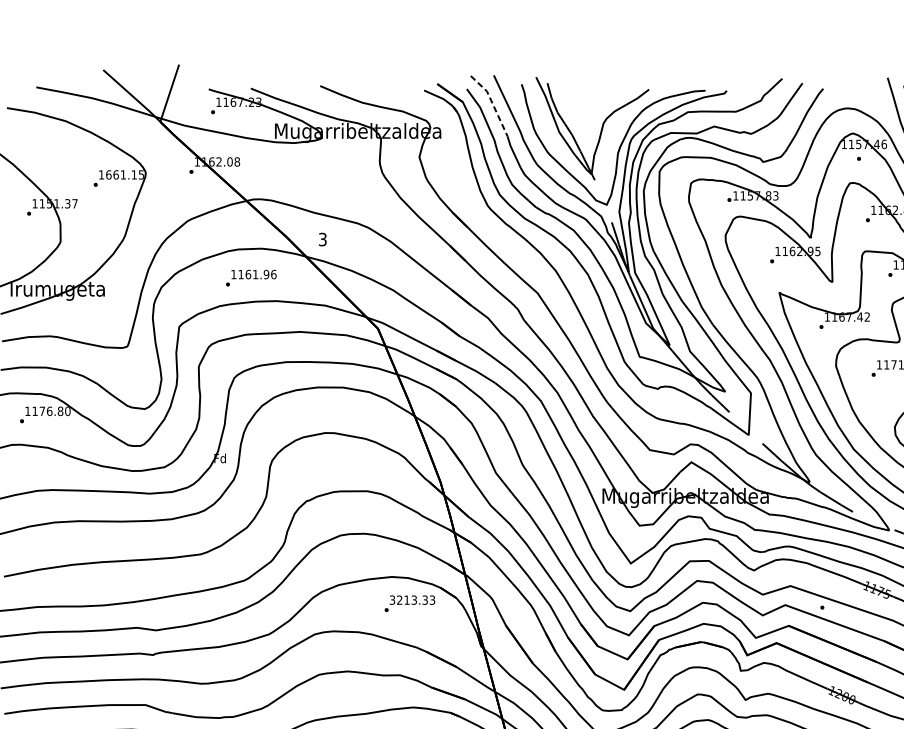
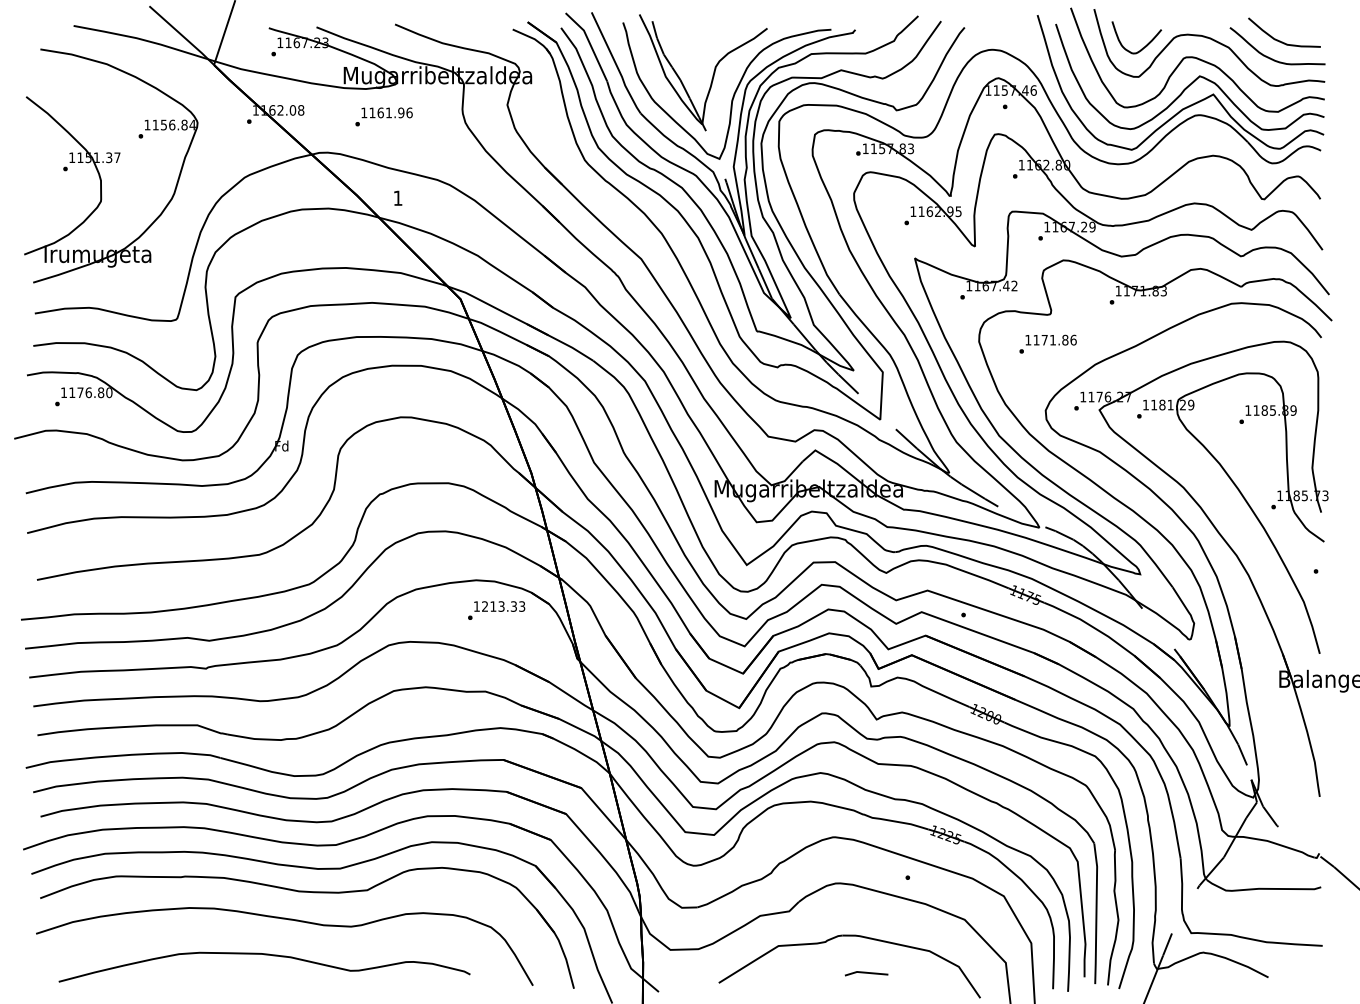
line: (492, 103) -> (590, 44), dashed -> solid
text: (124, 174) -> (173, 124), 1661.15 -> 1156.84
text: (322, 238) -> (397, 197), 3 -> 1
text: (250, 277) -> (383, 116), moved
text: (392, 600) -> (476, 606), 3213.33 -> 1213.33

